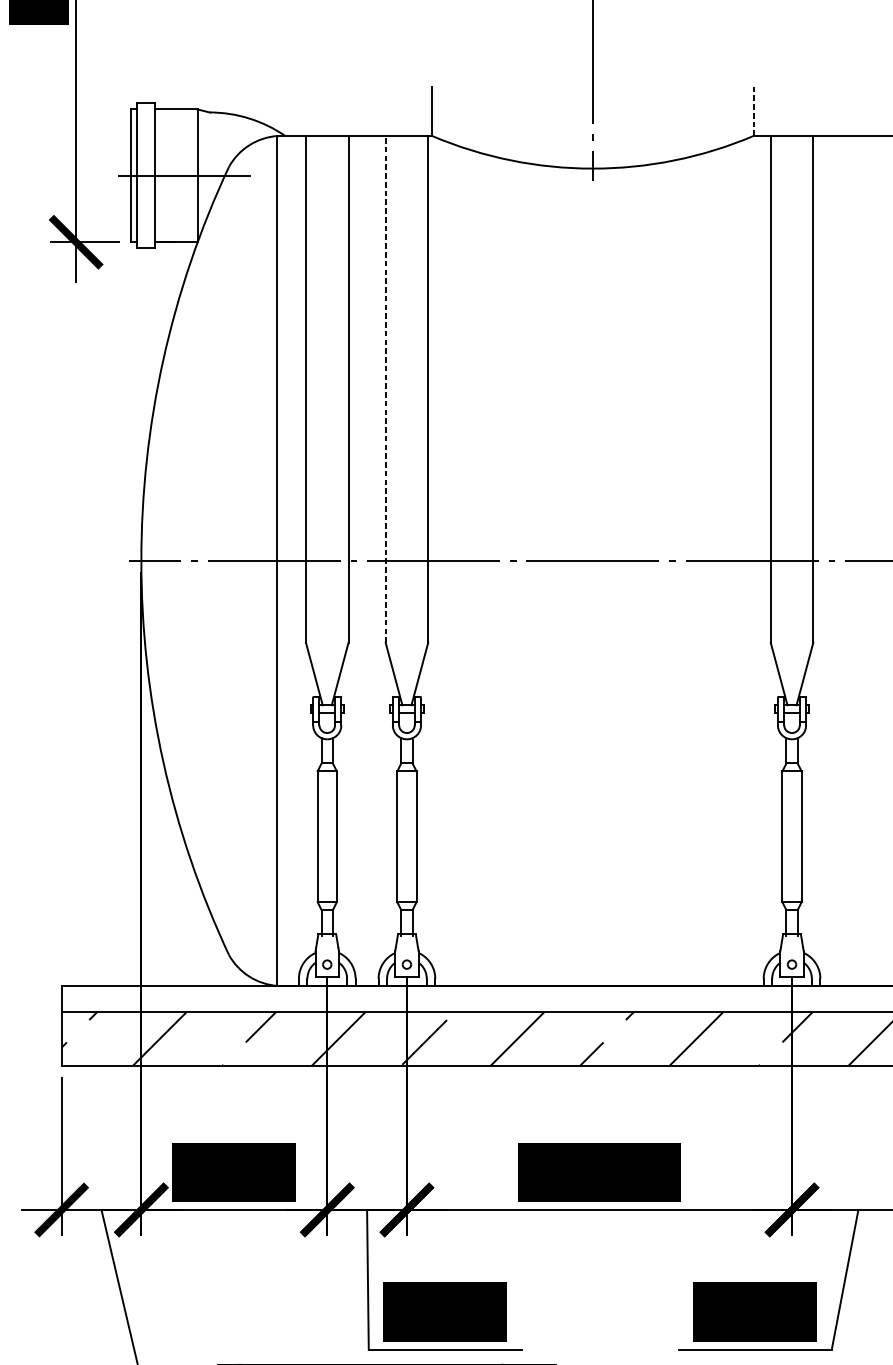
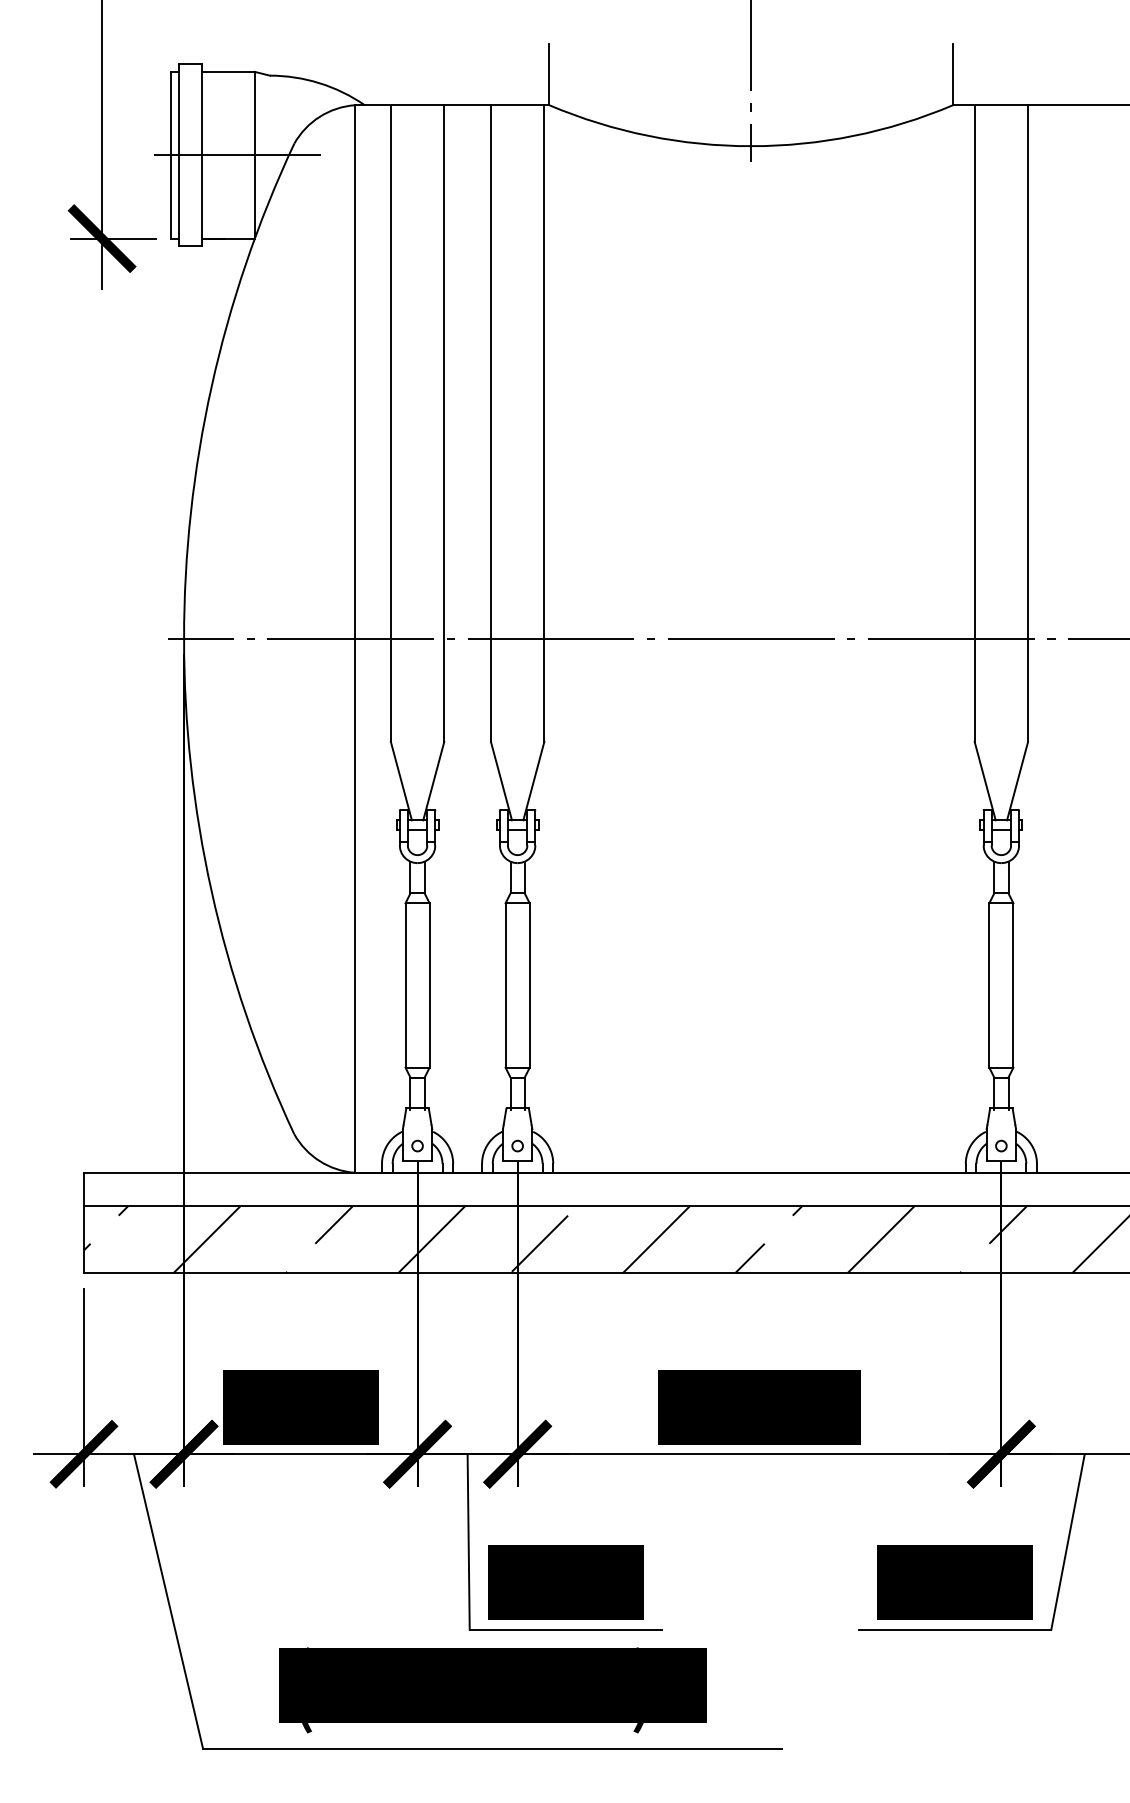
line: (753, 111) -> (953, 74), dashed -> solid
line: (385, 389) -> (490, 423), dashed -> solid

